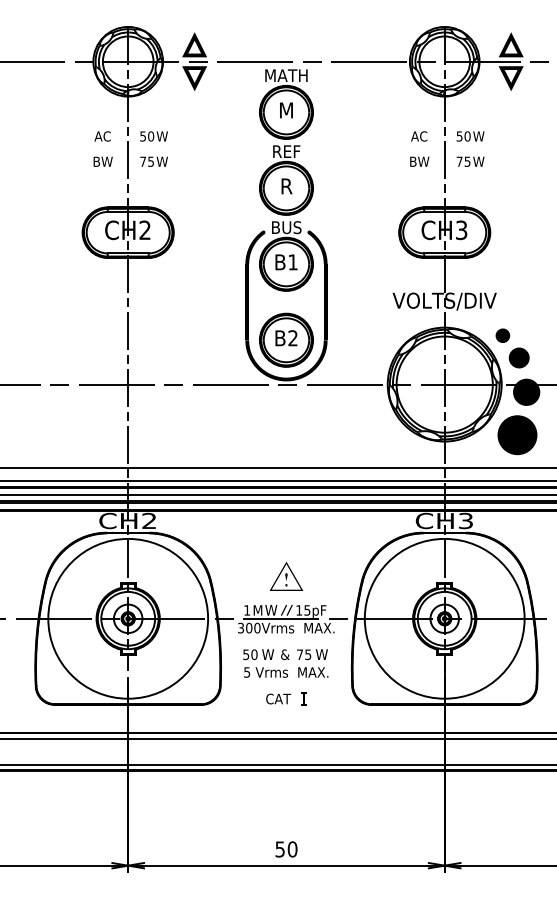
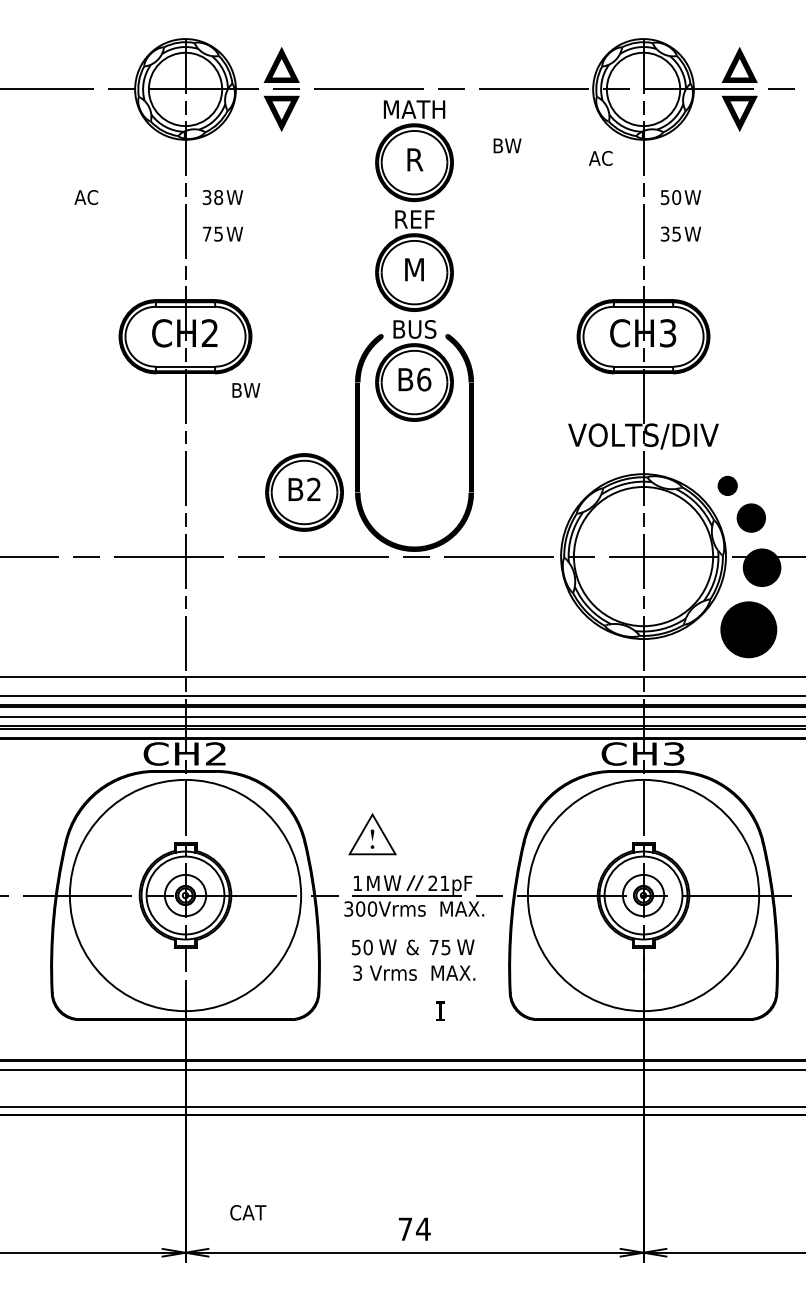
text: (286, 110) -> (414, 159), M -> R
text: (102, 136) -> (86, 197), moved
text: (147, 136) -> (213, 197), 50 -> 38
text: (419, 136) -> (601, 158), moved
text: (102, 161) -> (245, 390), moved
text: (419, 161) -> (507, 145), moved
text: (459, 161) -> (664, 233), 75 -> 35
text: (286, 186) -> (414, 269), R -> M
text: (293, 262) -> (424, 379), B1 -> B6
part: (286, 339) -> (304, 491), moved
part: (286, 576) -> (372, 834), moved
text: (303, 610) -> (439, 883), 15pF -> 21pF
text: (247, 671) -> (358, 971), 5 -> 3
text: (278, 698) -> (248, 1211), moved
text: (286, 849) -> (414, 1229), 50 -> 74

